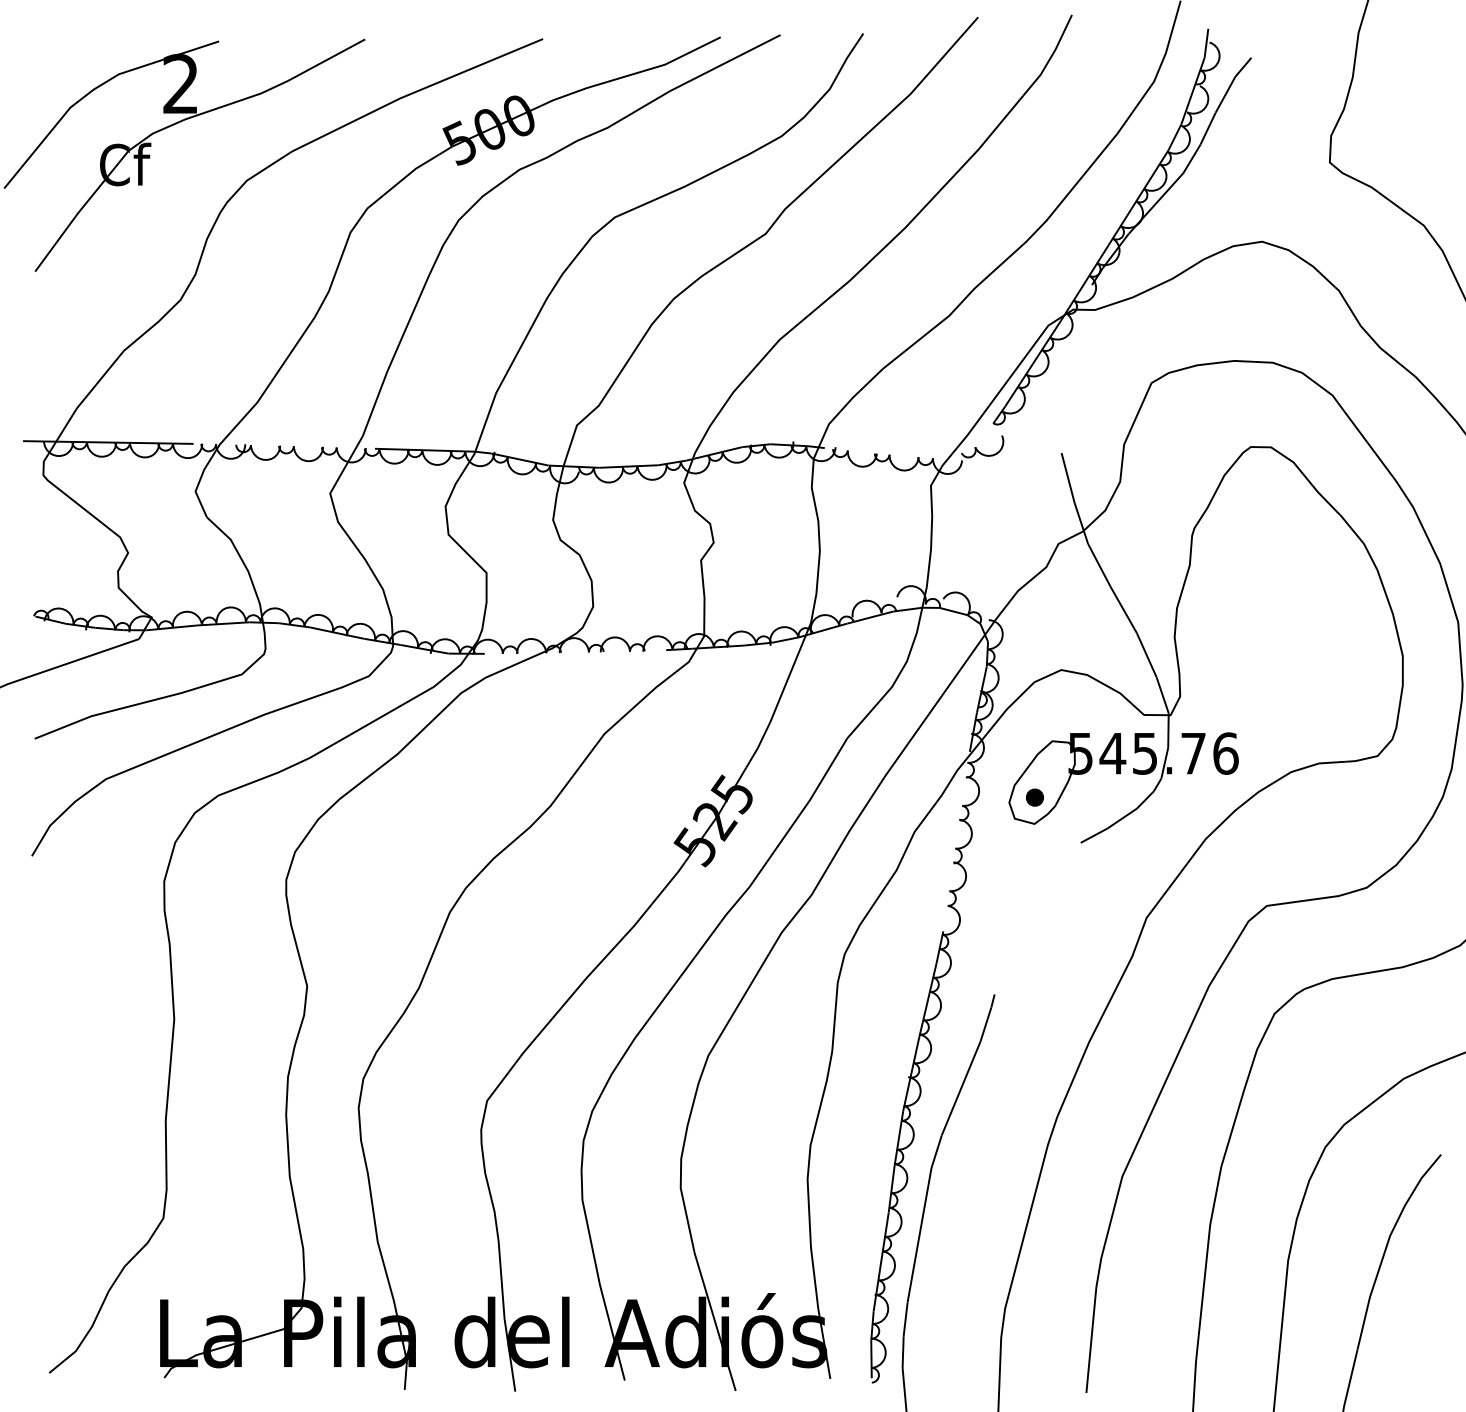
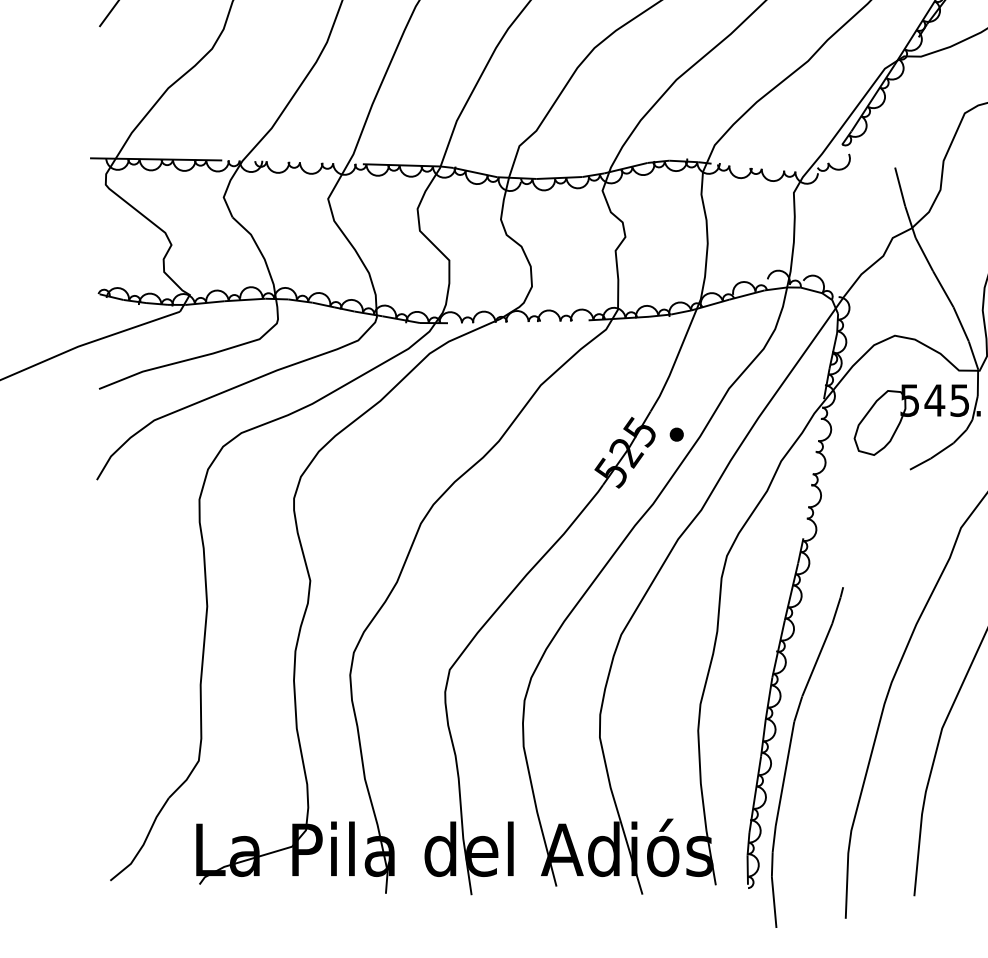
part: (1034, 797) -> (676, 434), moved

